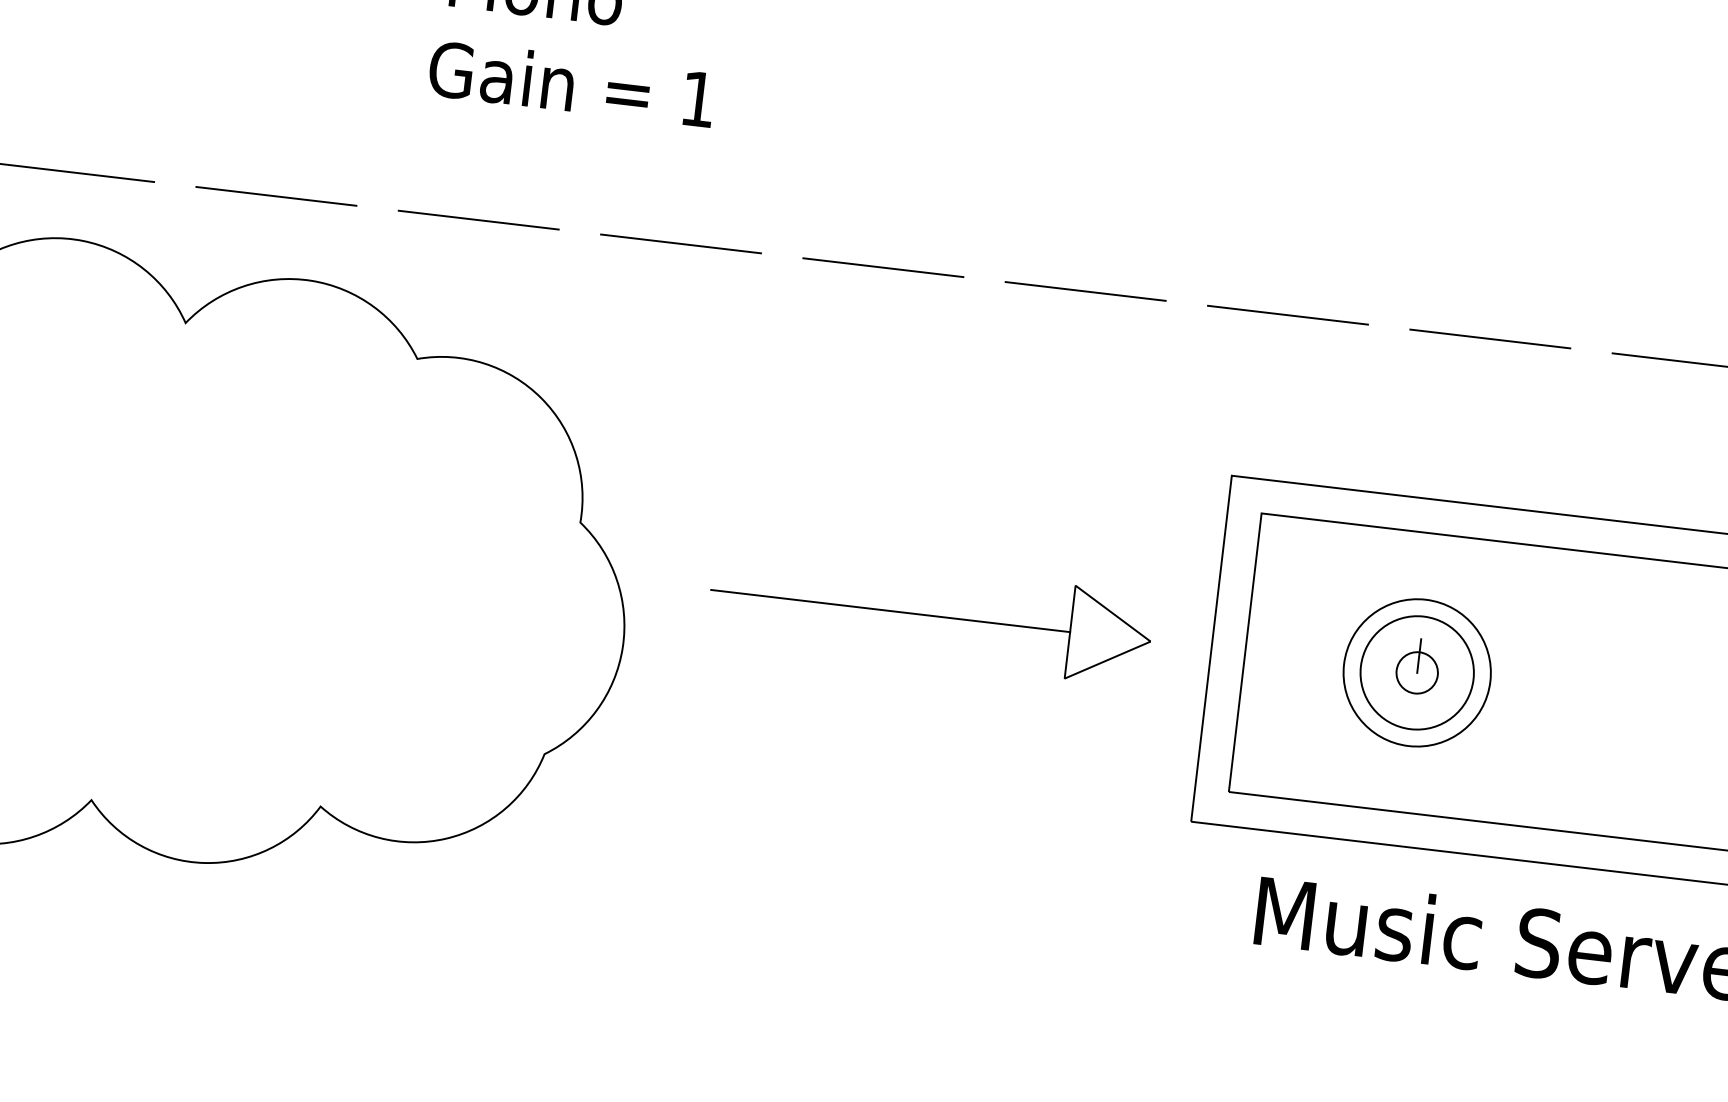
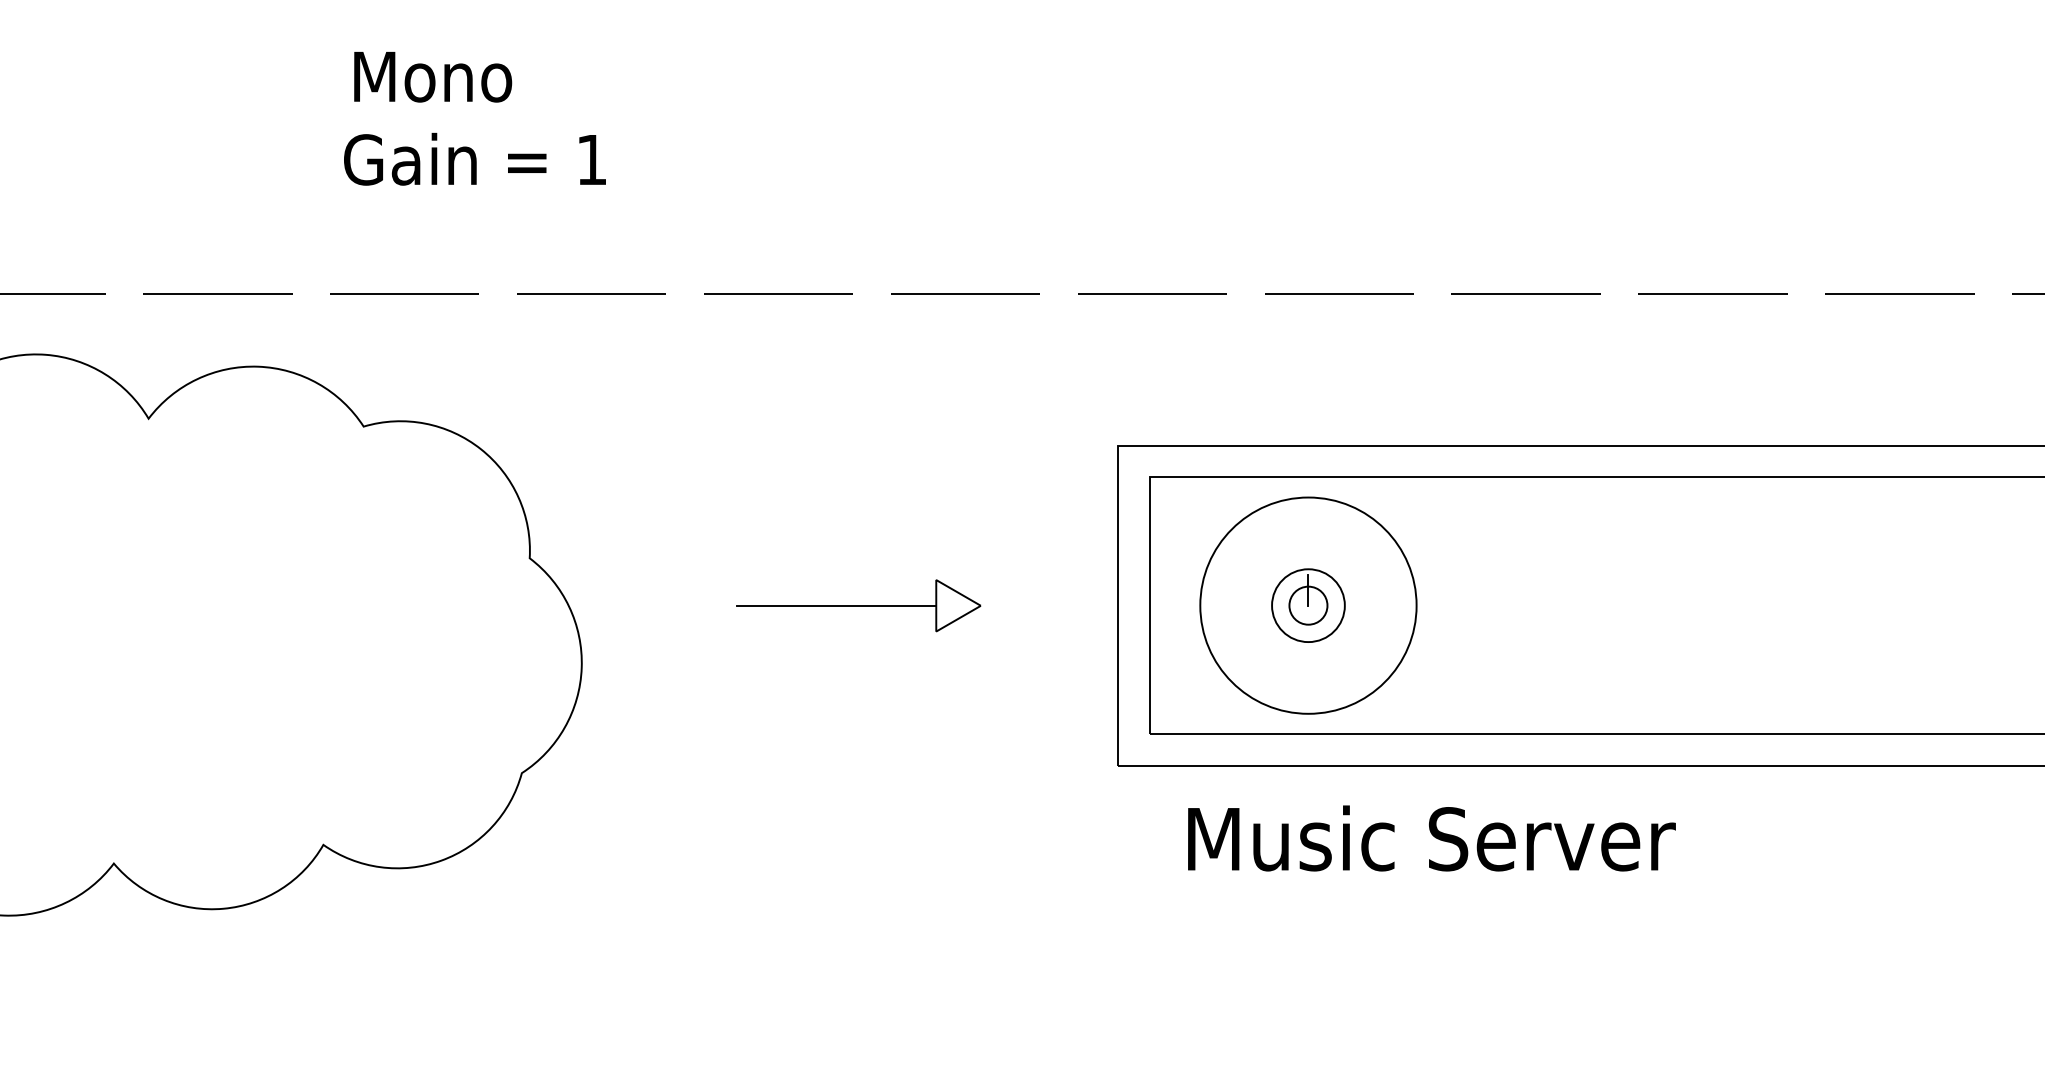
part: (930, 615) -> (858, 605), size x0.6
circle: (1417, 672) -> (1308, 605), size x0.7
circle: (1417, 672) -> (1308, 605), size x1.6

